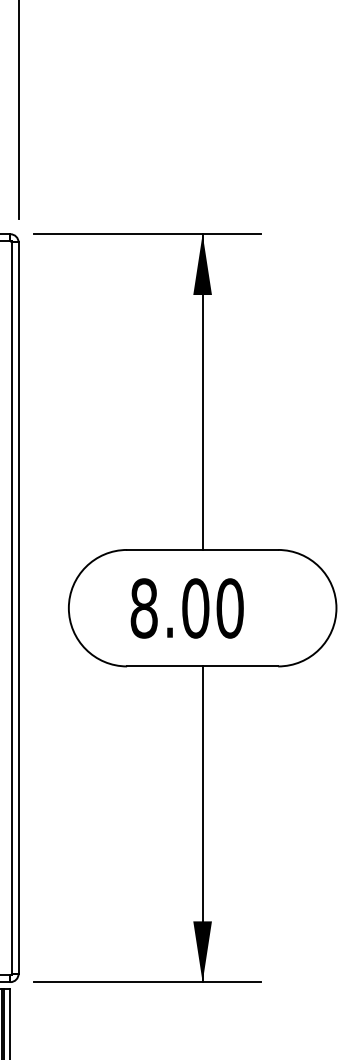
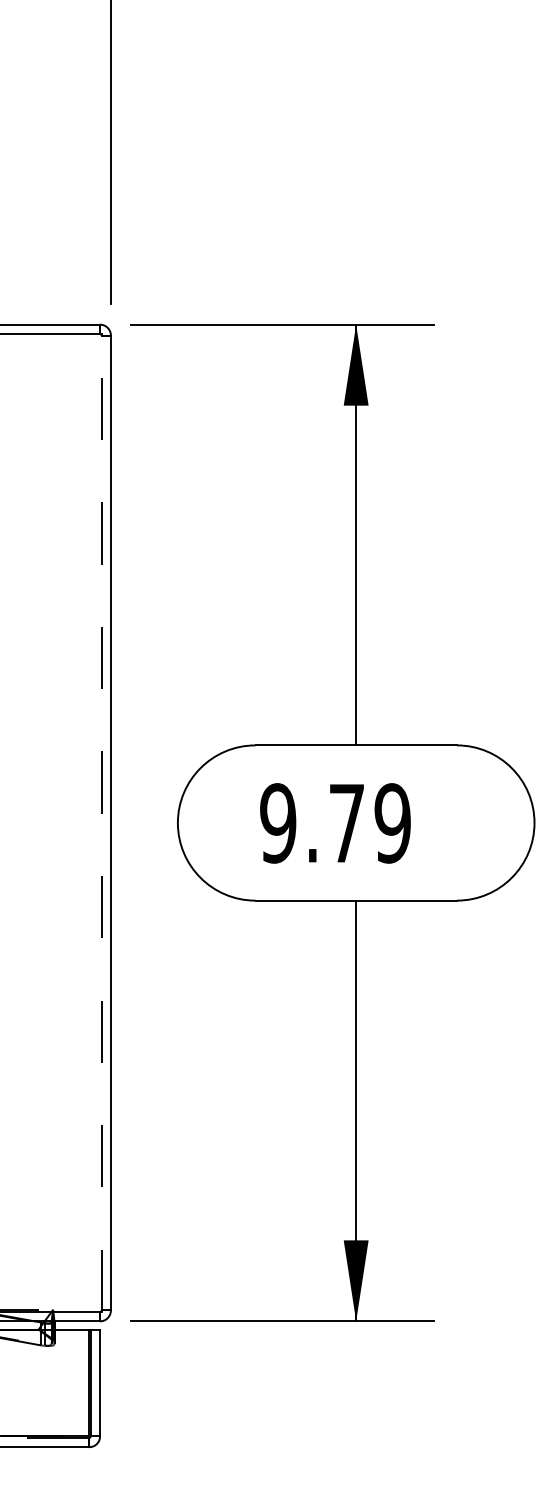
line: (11, 607) -> (101, 822), solid -> dashed
text: (187, 608) -> (335, 823), 8.00 -> 9.79

